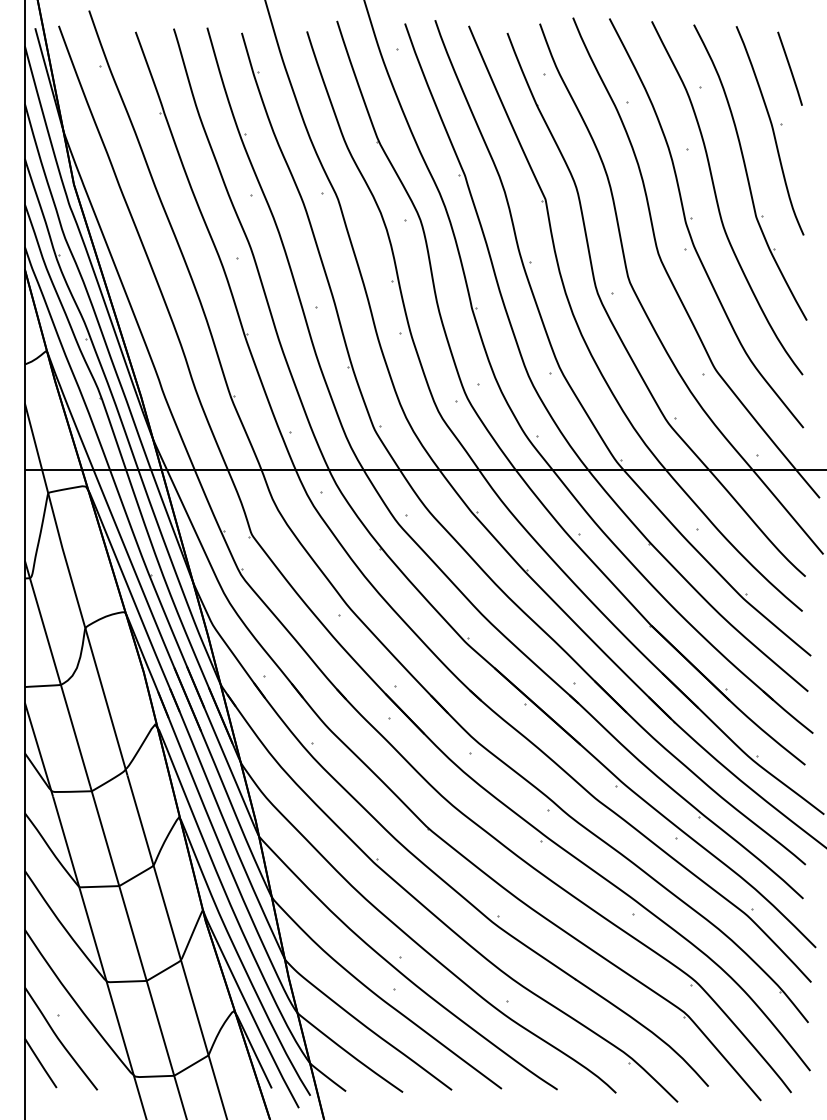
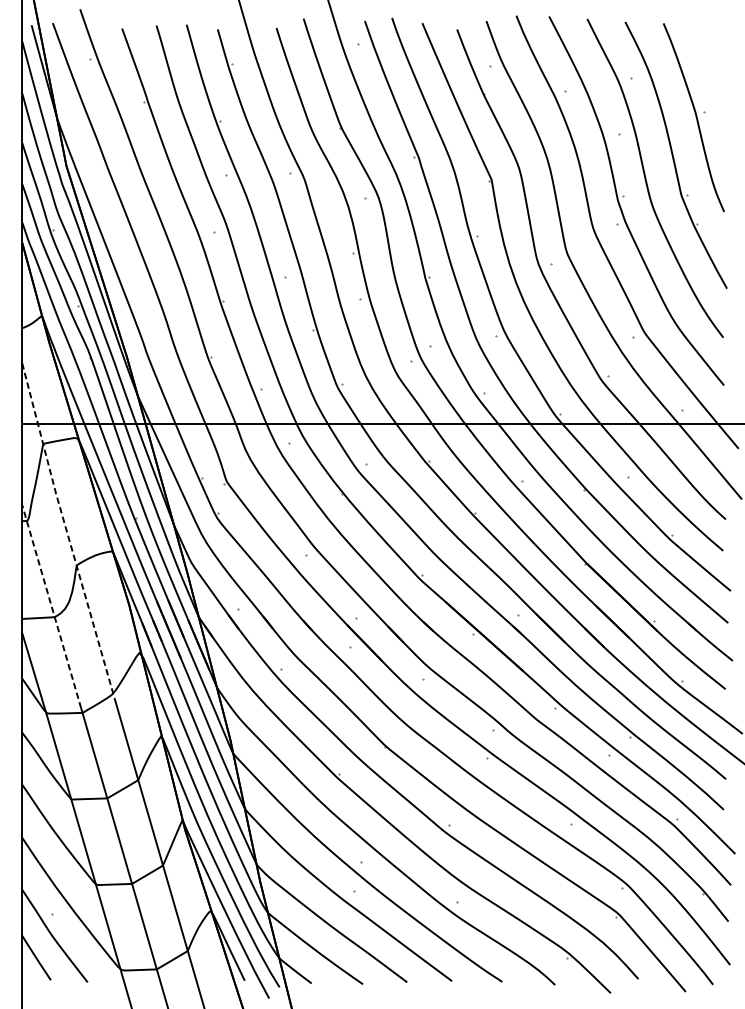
line: (789, 68) -> (711, 61), removed
line: (74, 589) -> (66, 531), solid -> dashed
line: (57, 672) -> (51, 605), solid -> dashed

